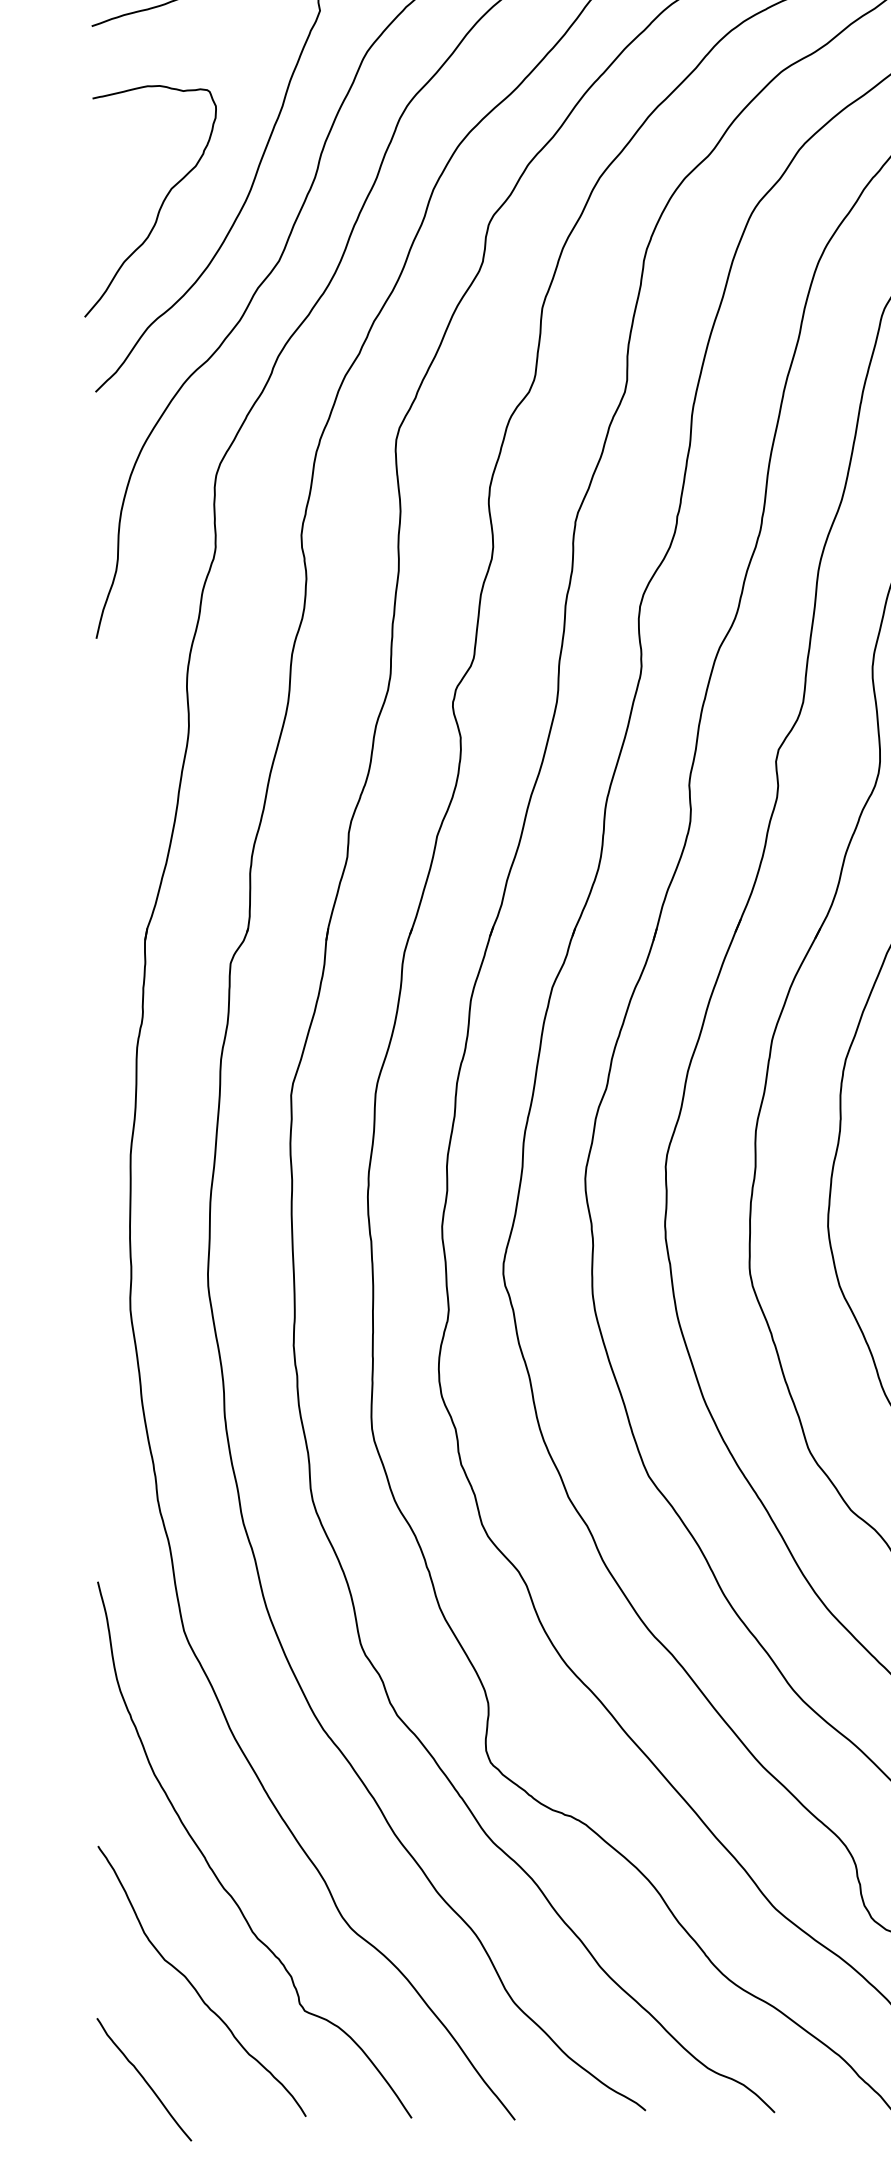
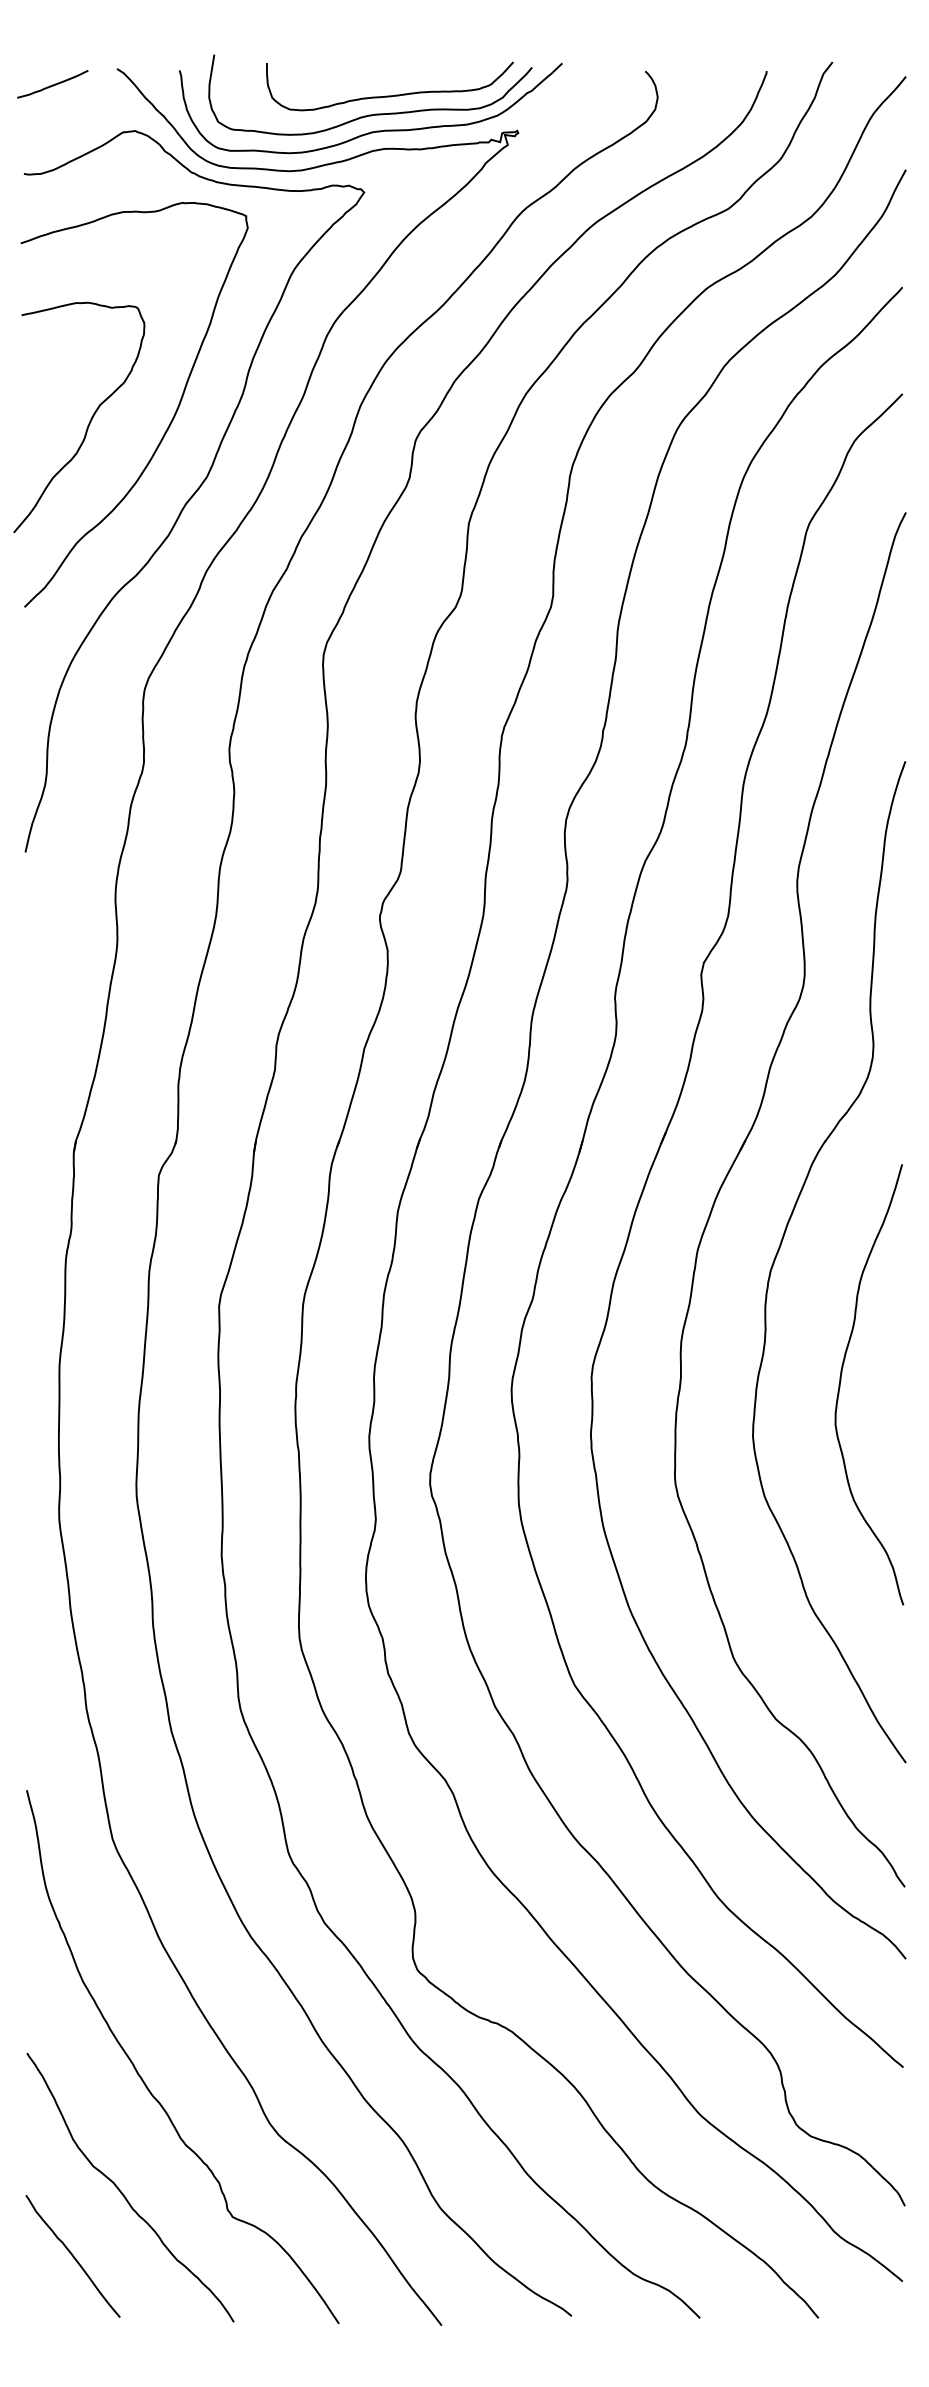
curve: (143, 2079) -> (72, 2256), moved

